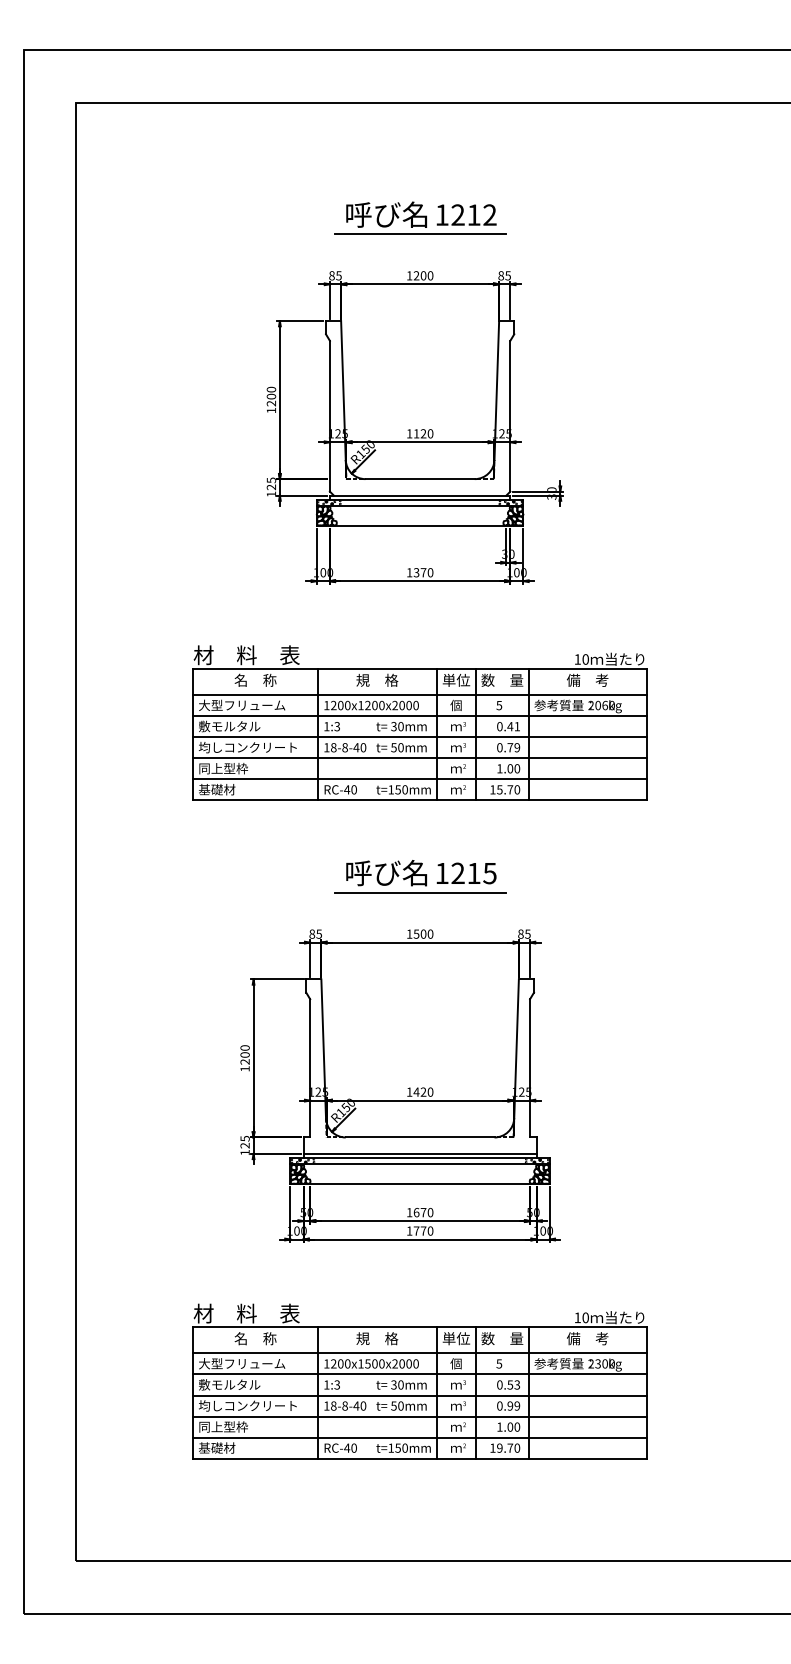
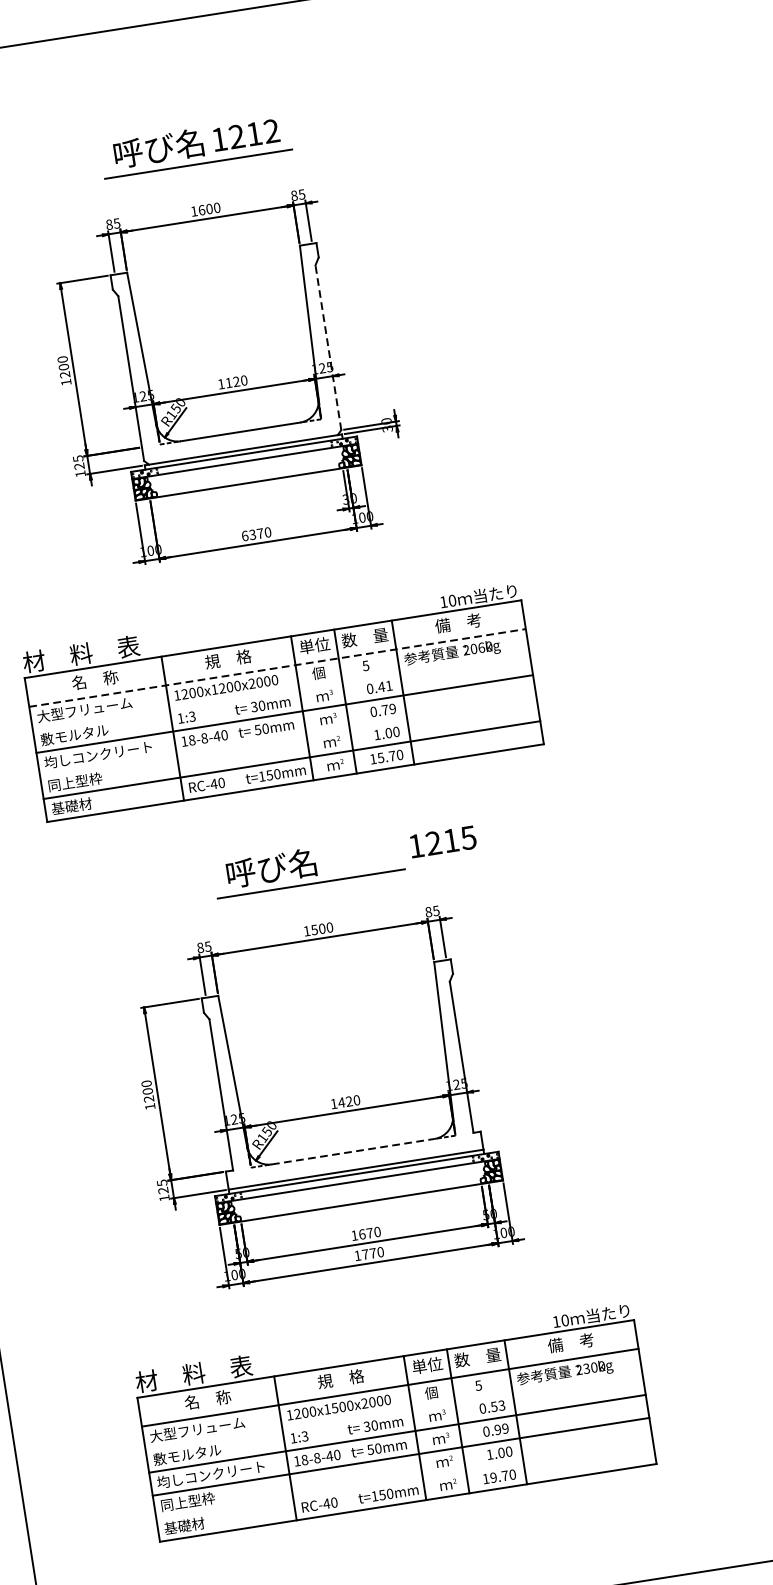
text: (416, 275) -> (201, 209), 1200 -> 1600
line: (510, 415) -> (328, 346), solid -> dashed
text: (409, 572) -> (244, 535), 1370 -> 6370
line: (420, 695) -> (278, 668), solid -> dashed
line: (420, 716) -> (281, 691), removed
line: (420, 758) -> (288, 737), removed
text: (466, 873) -> (442, 841), moved
line: (420, 1137) -> (353, 1151), solid -> dashed
line: (420, 1374) -> (394, 1410), removed
line: (420, 1437) -> (405, 1479), removed

